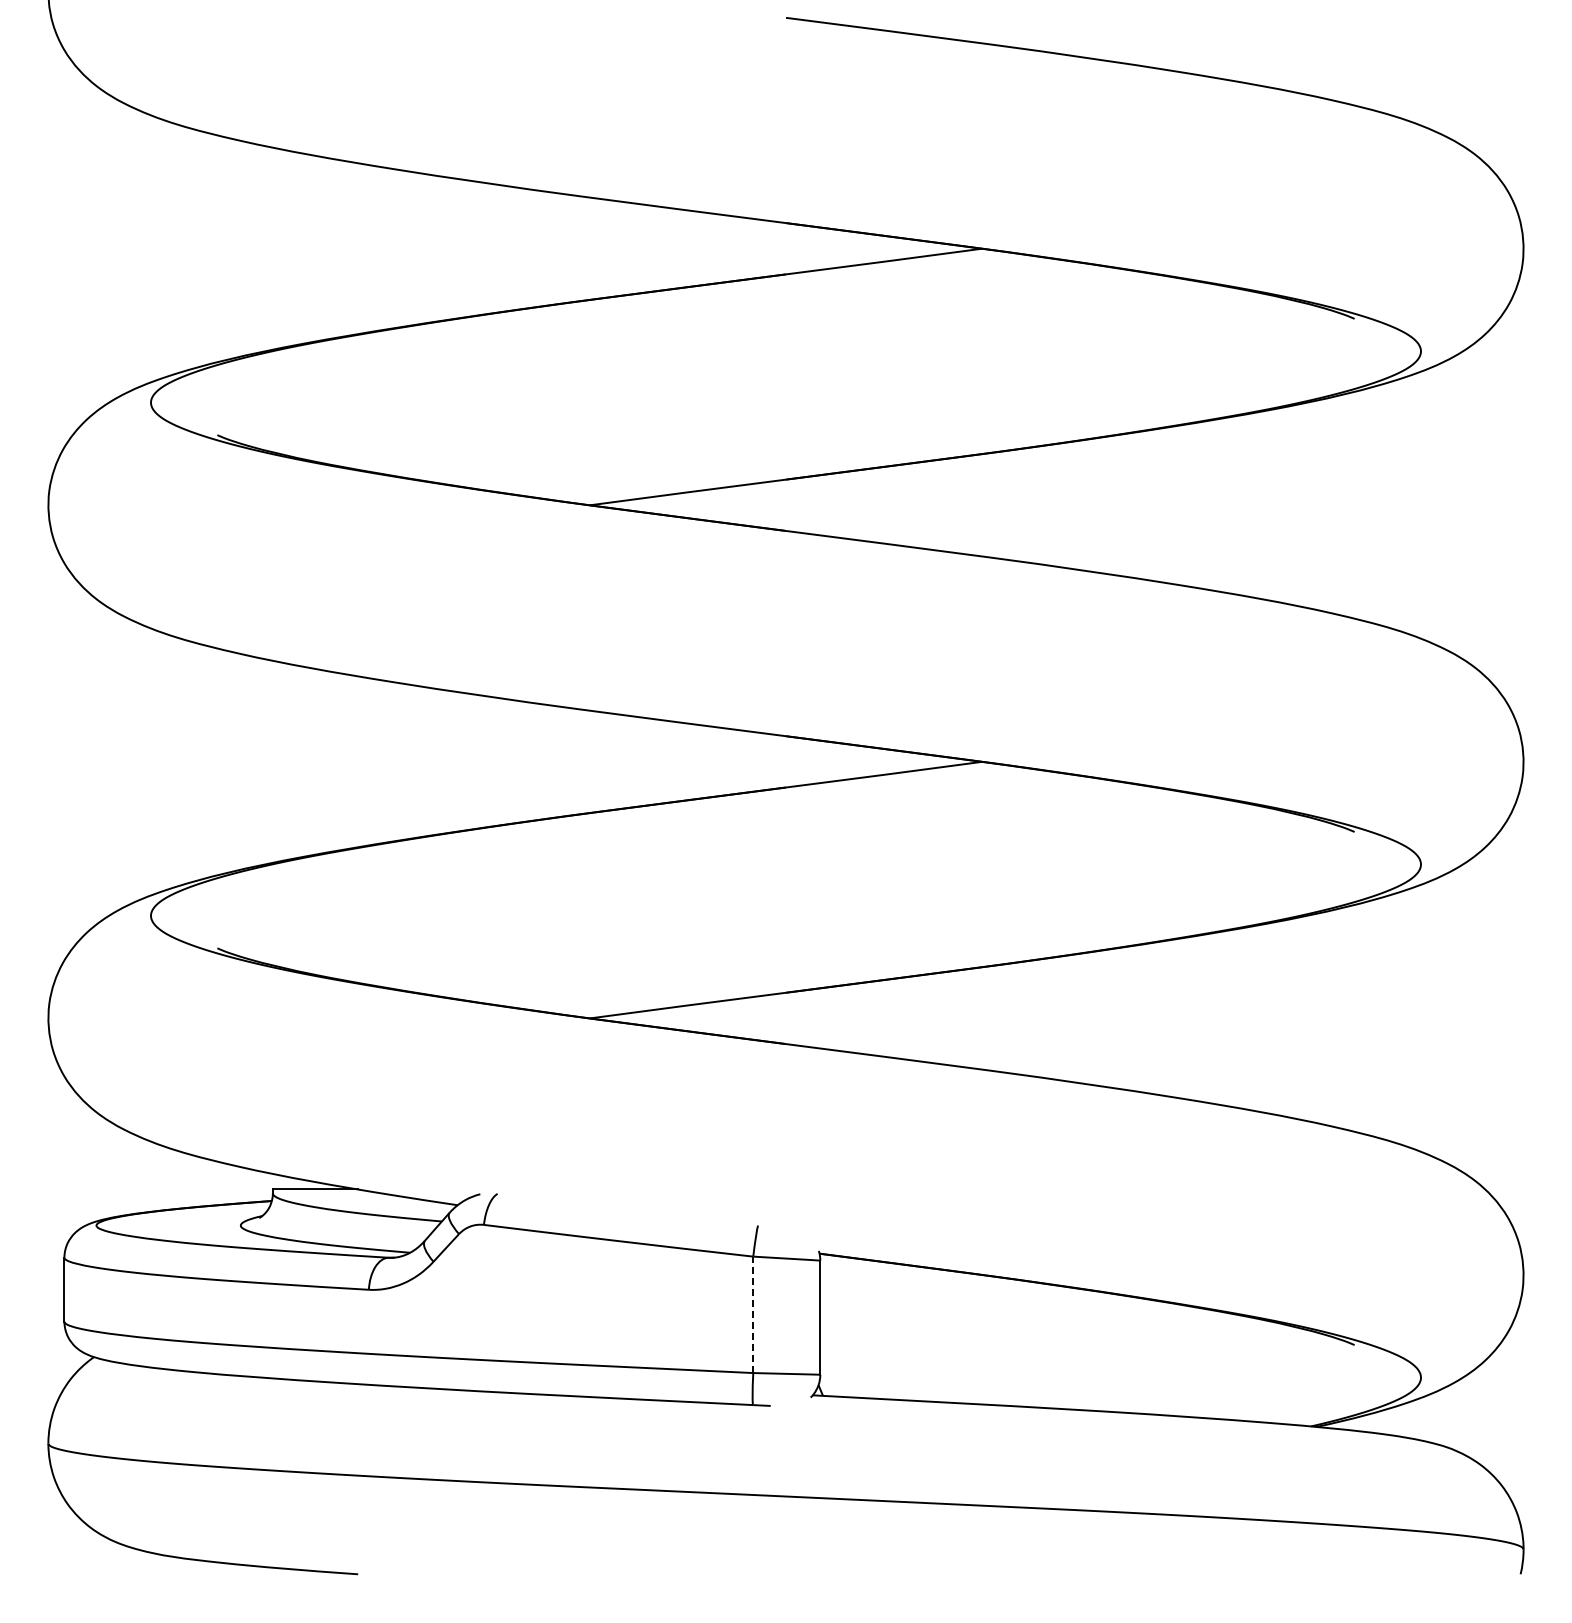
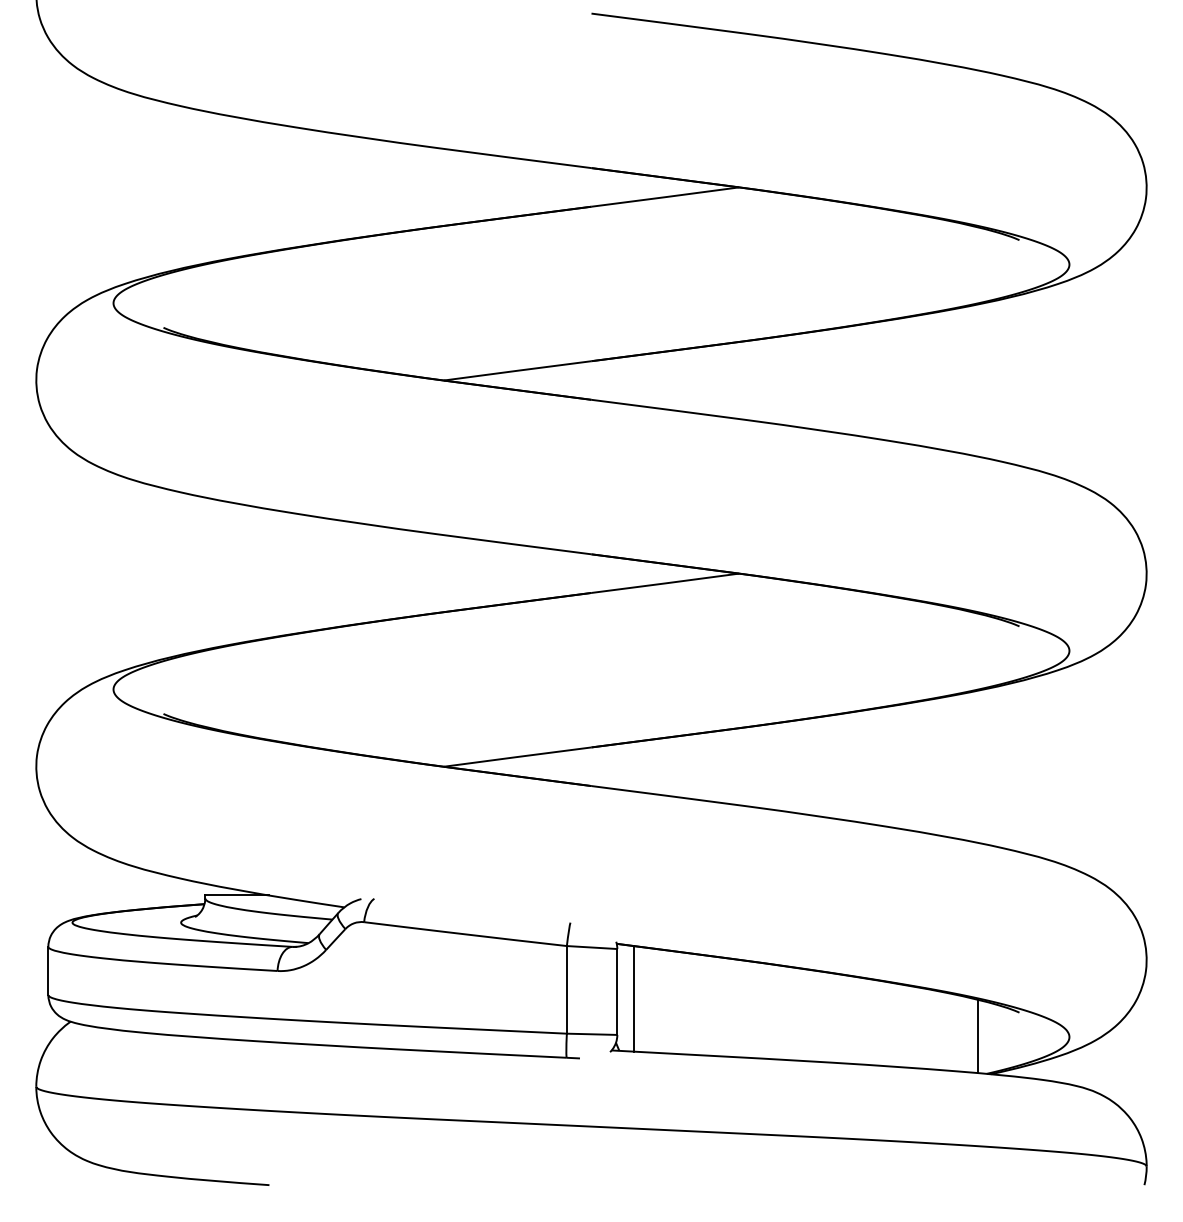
line: (753, 1314) -> (567, 989), dashed -> solid
line: (842, 1326) -> (634, 998), added
line: (1299, 1376) -> (978, 1036), added

